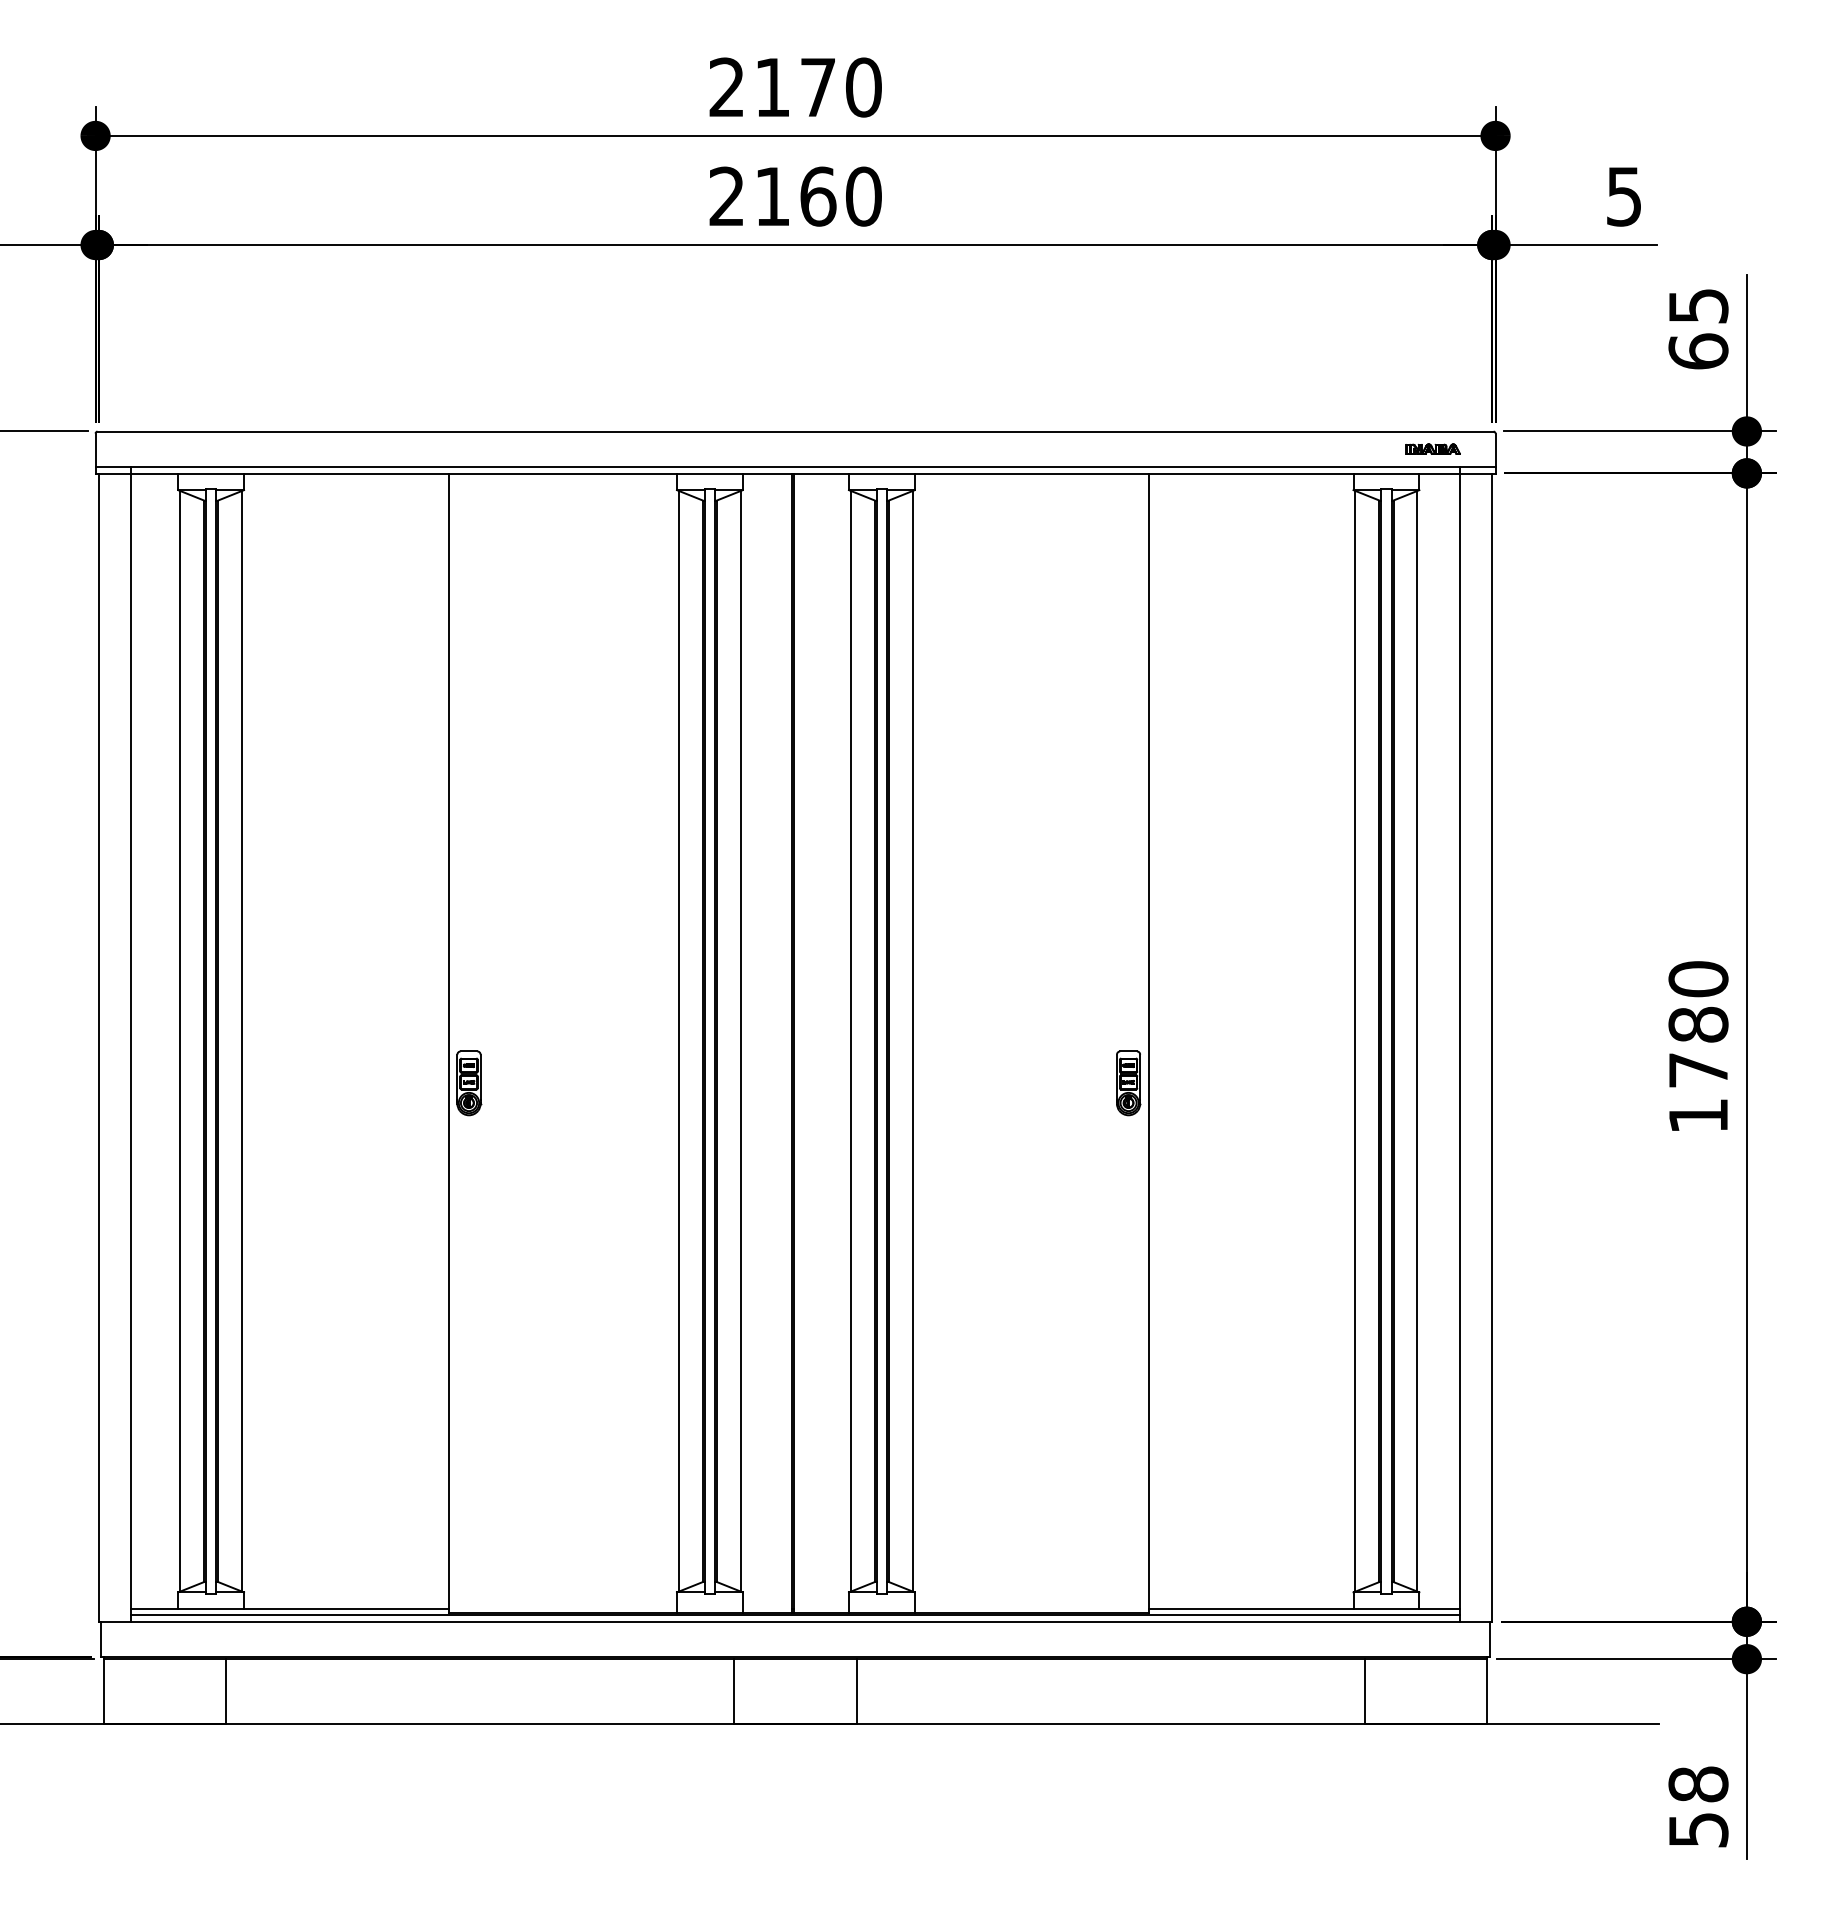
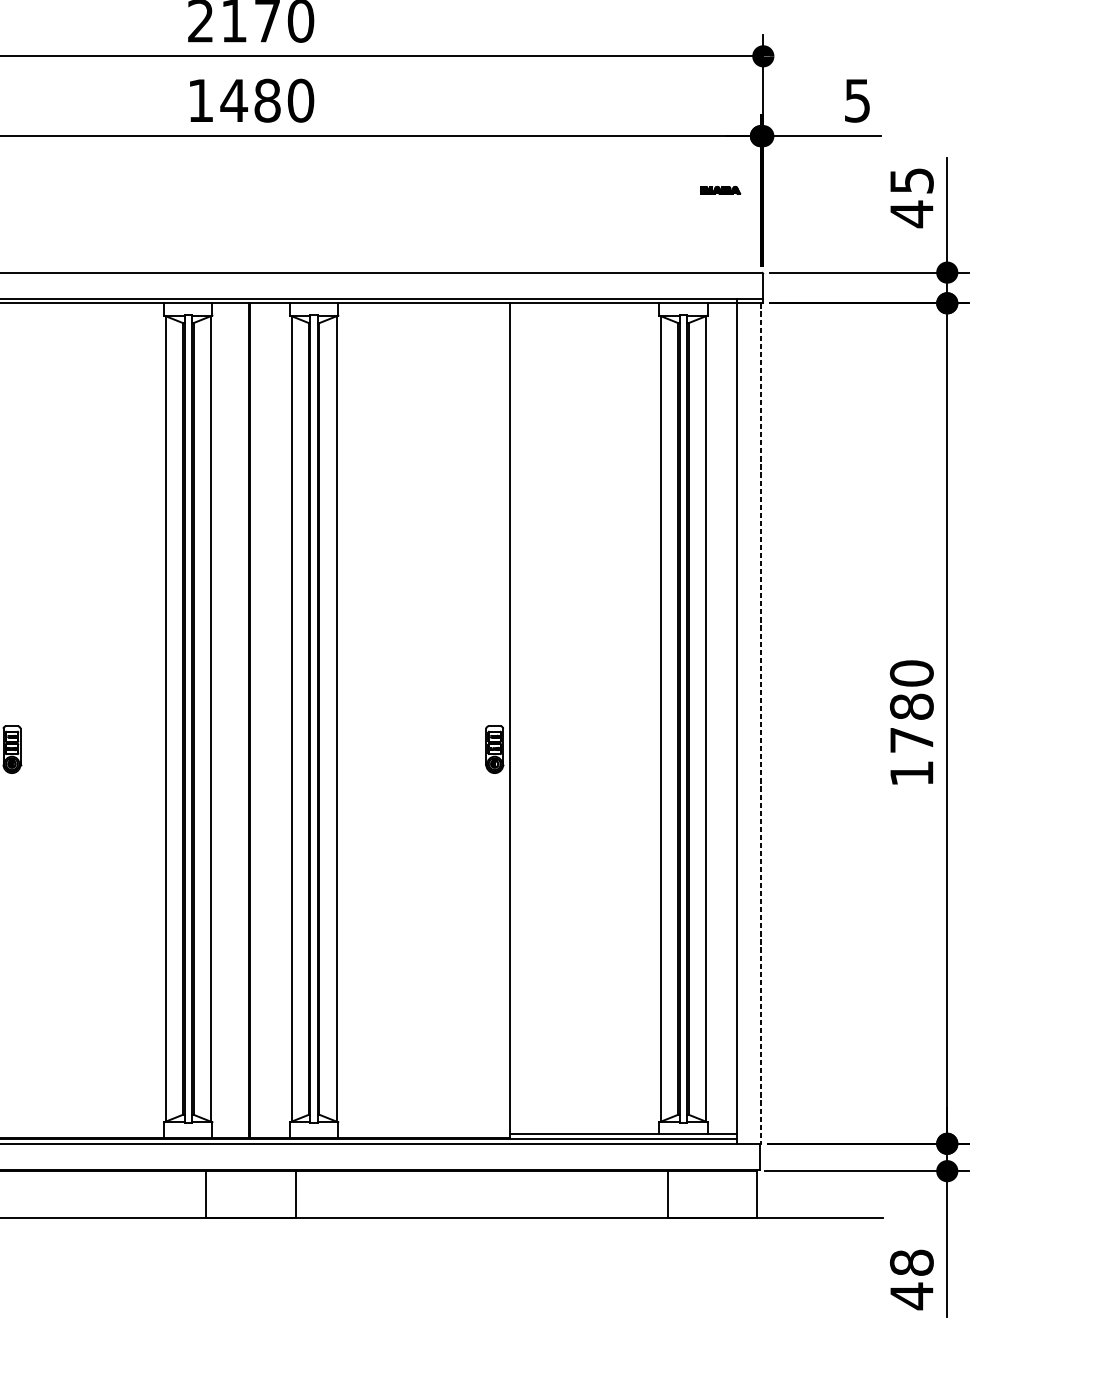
text: (772, 196) -> (234, 100), 2160 -> 1480
text: (1698, 351) -> (911, 214), 65 -> 45
part: (1432, 448) -> (720, 189), moved
line: (1492, 1048) -> (761, 724), solid -> dashed
text: (1698, 1830) -> (911, 1296), 58 -> 48

